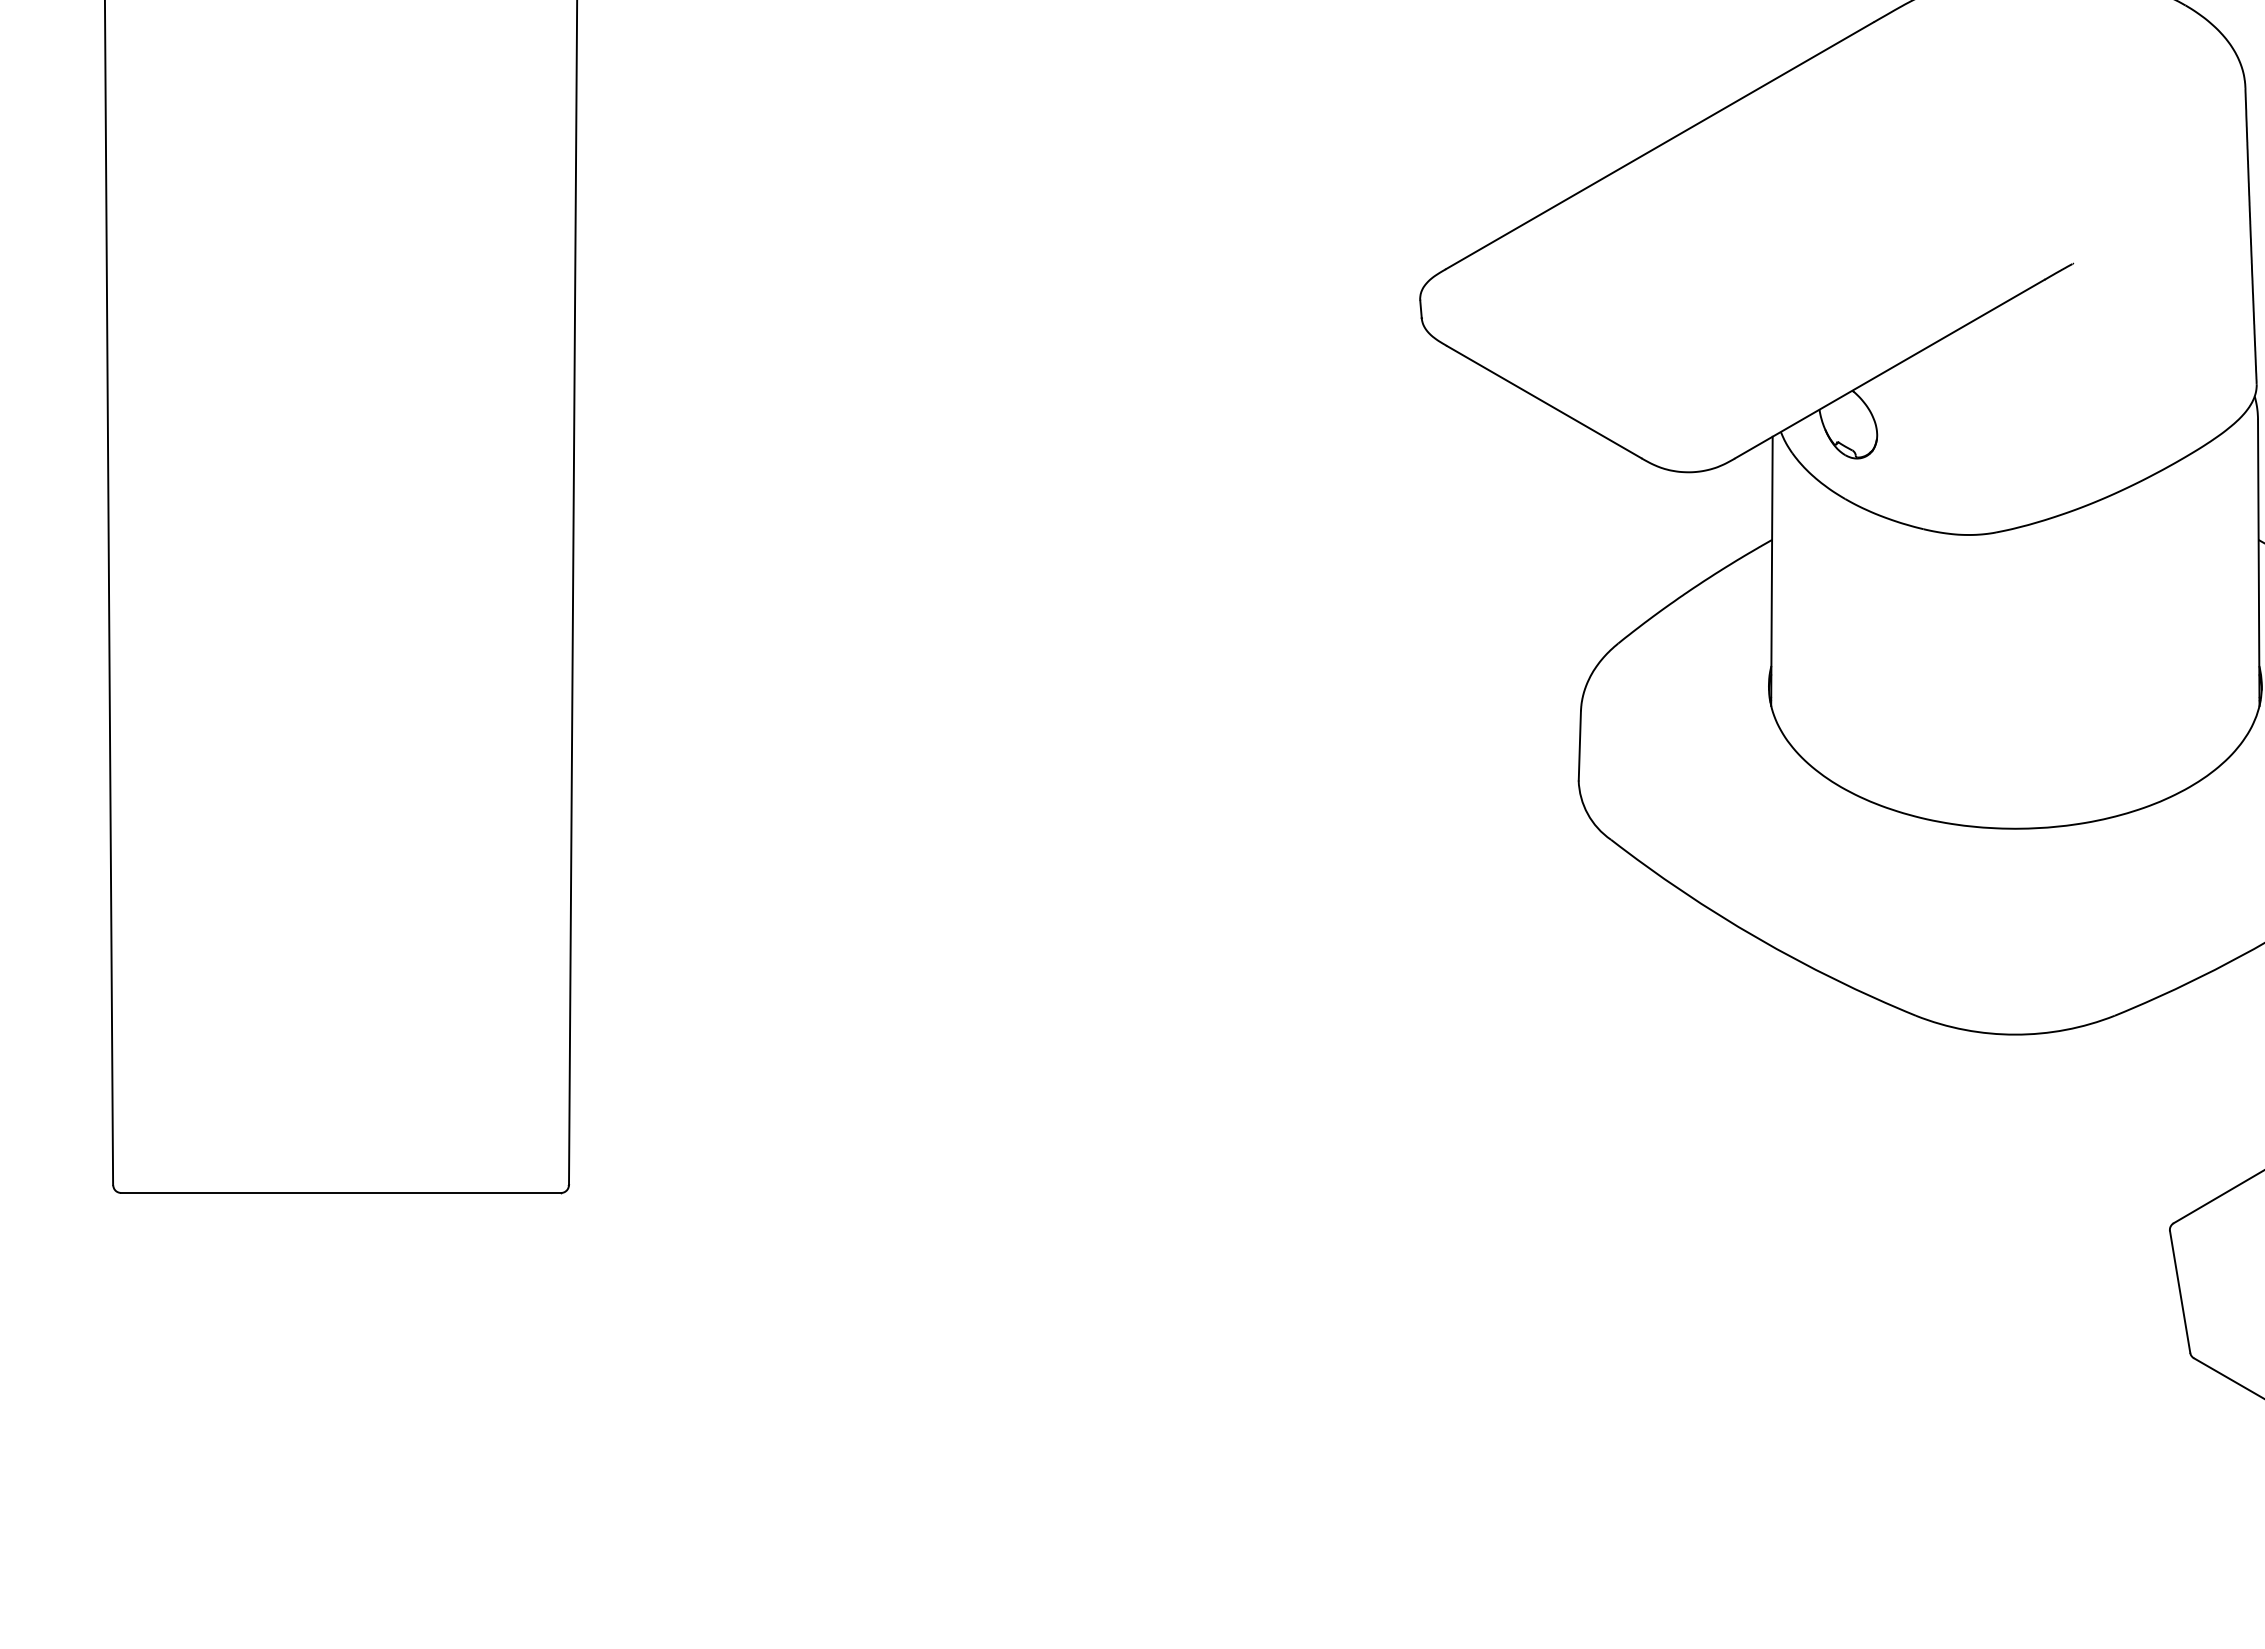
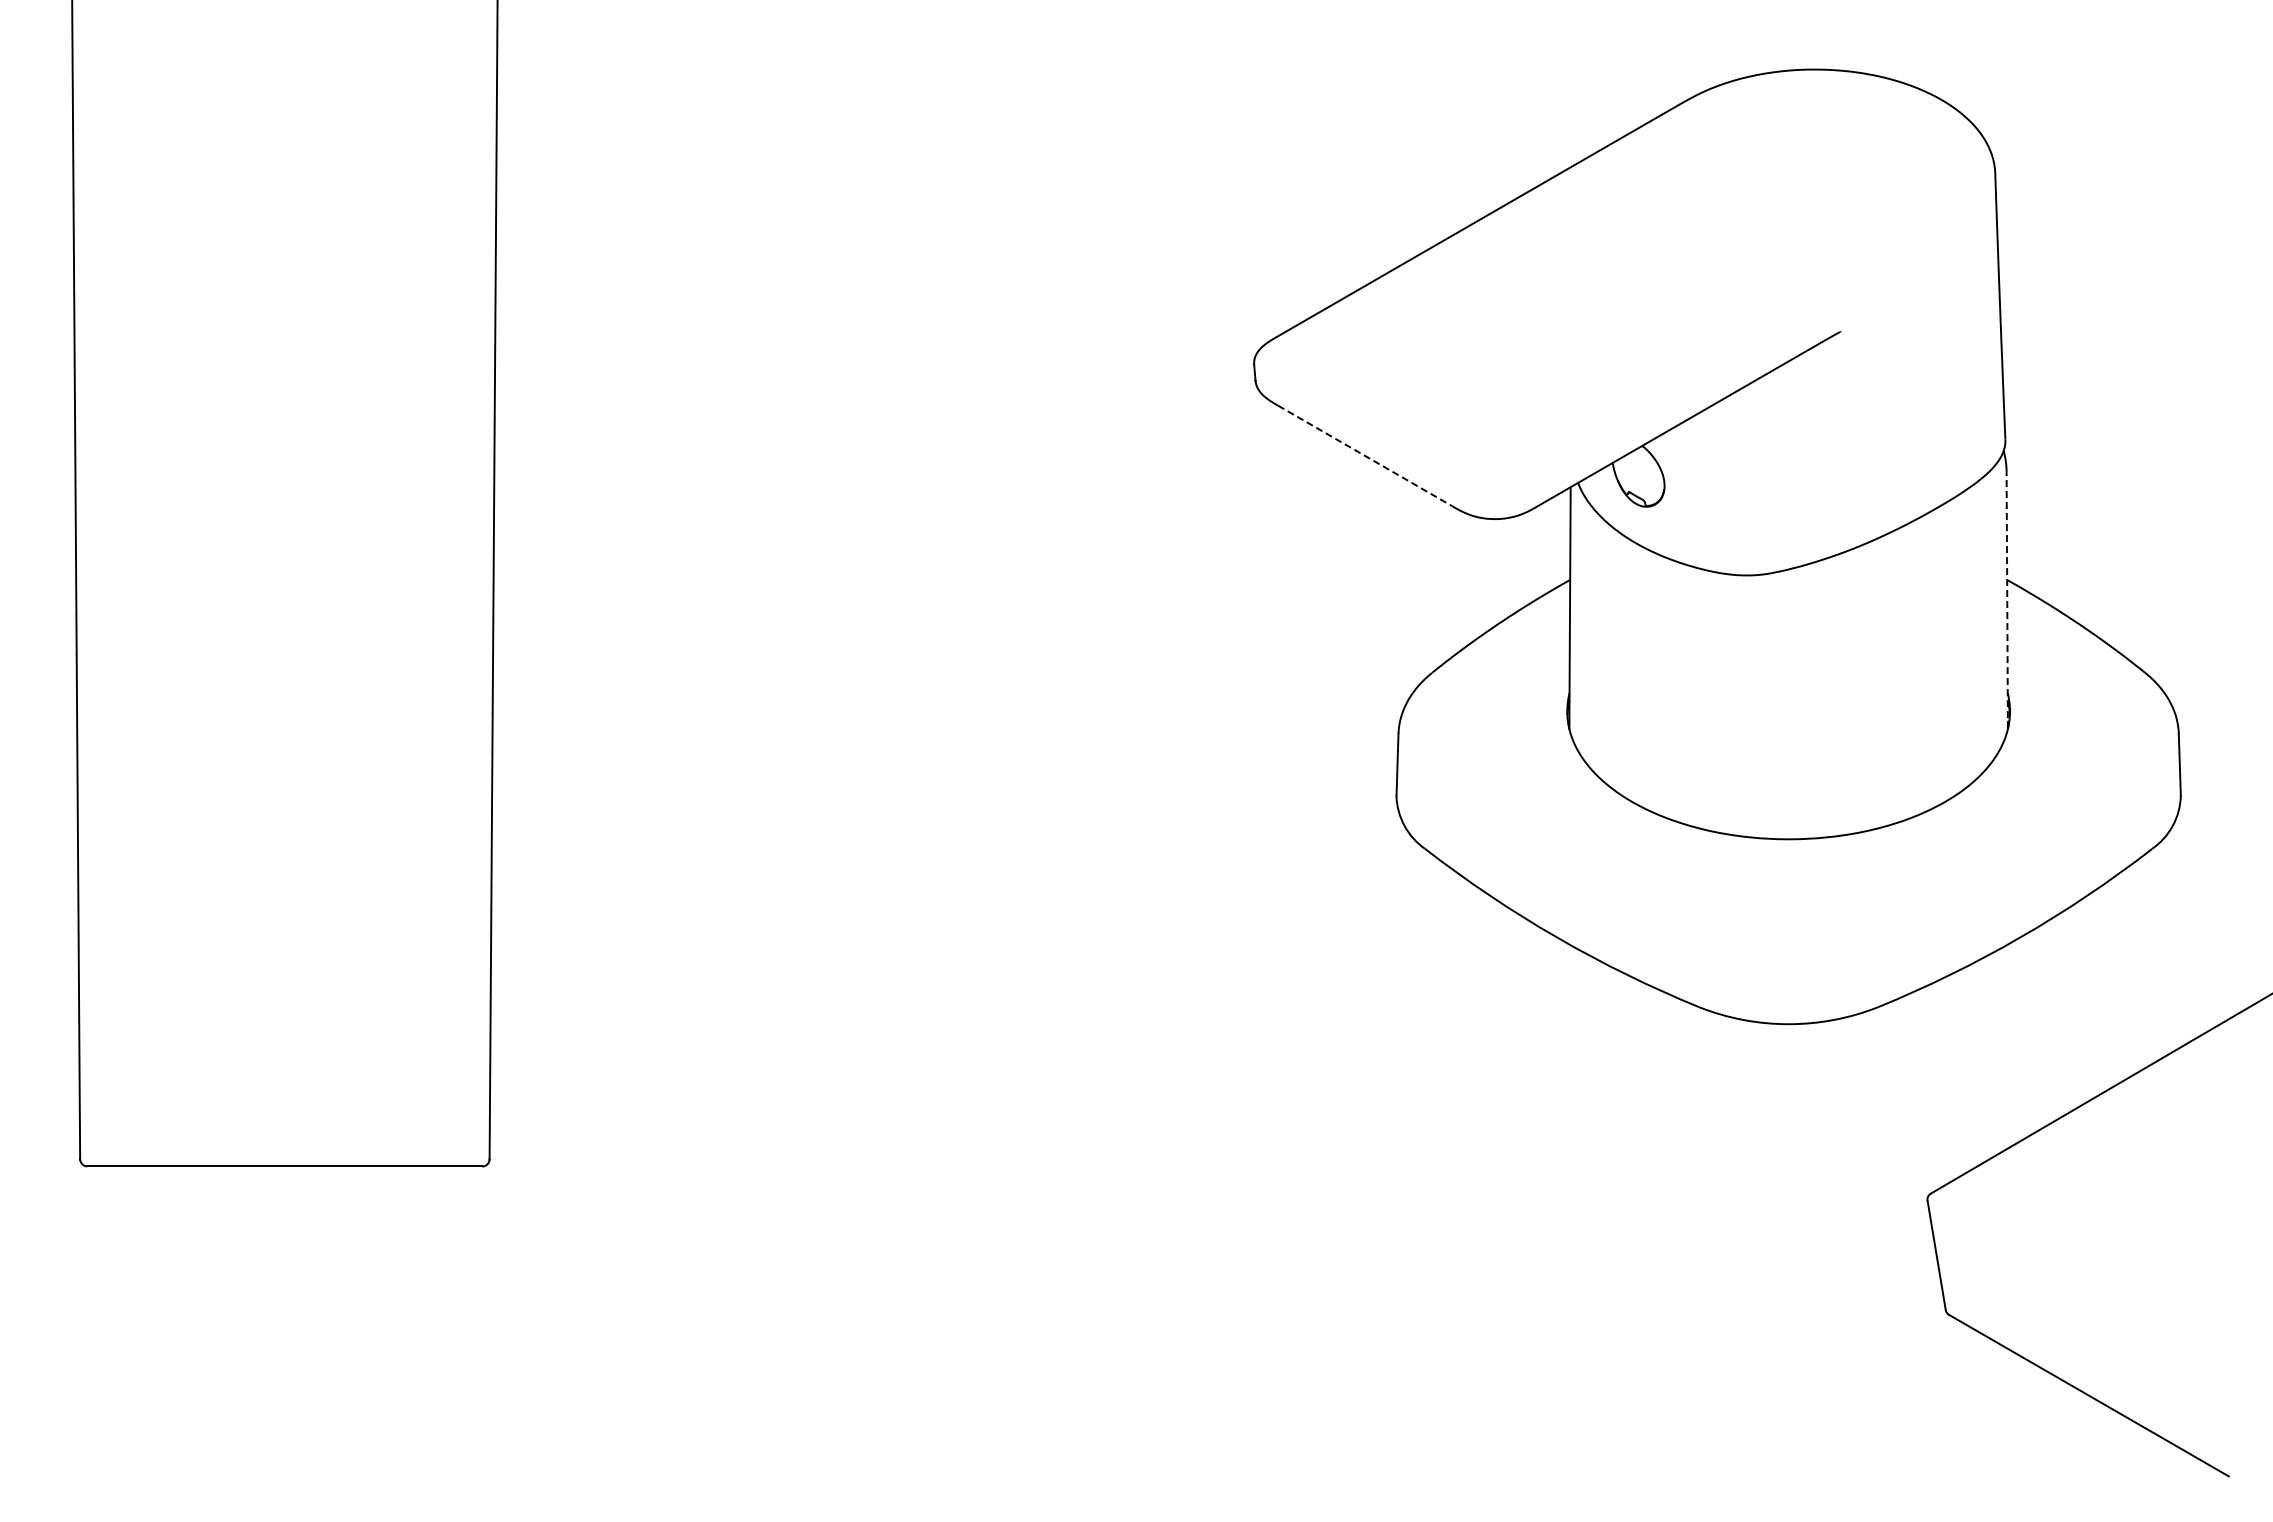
line: (1544, 402) -> (1365, 456), solid -> dashed
line: (2259, 562) -> (2007, 600), solid -> dashed

